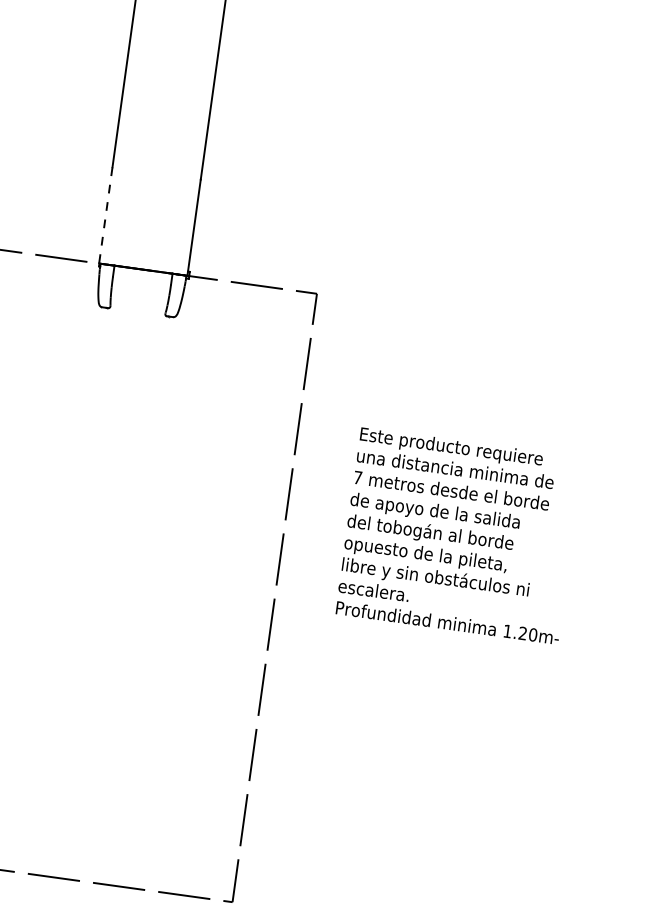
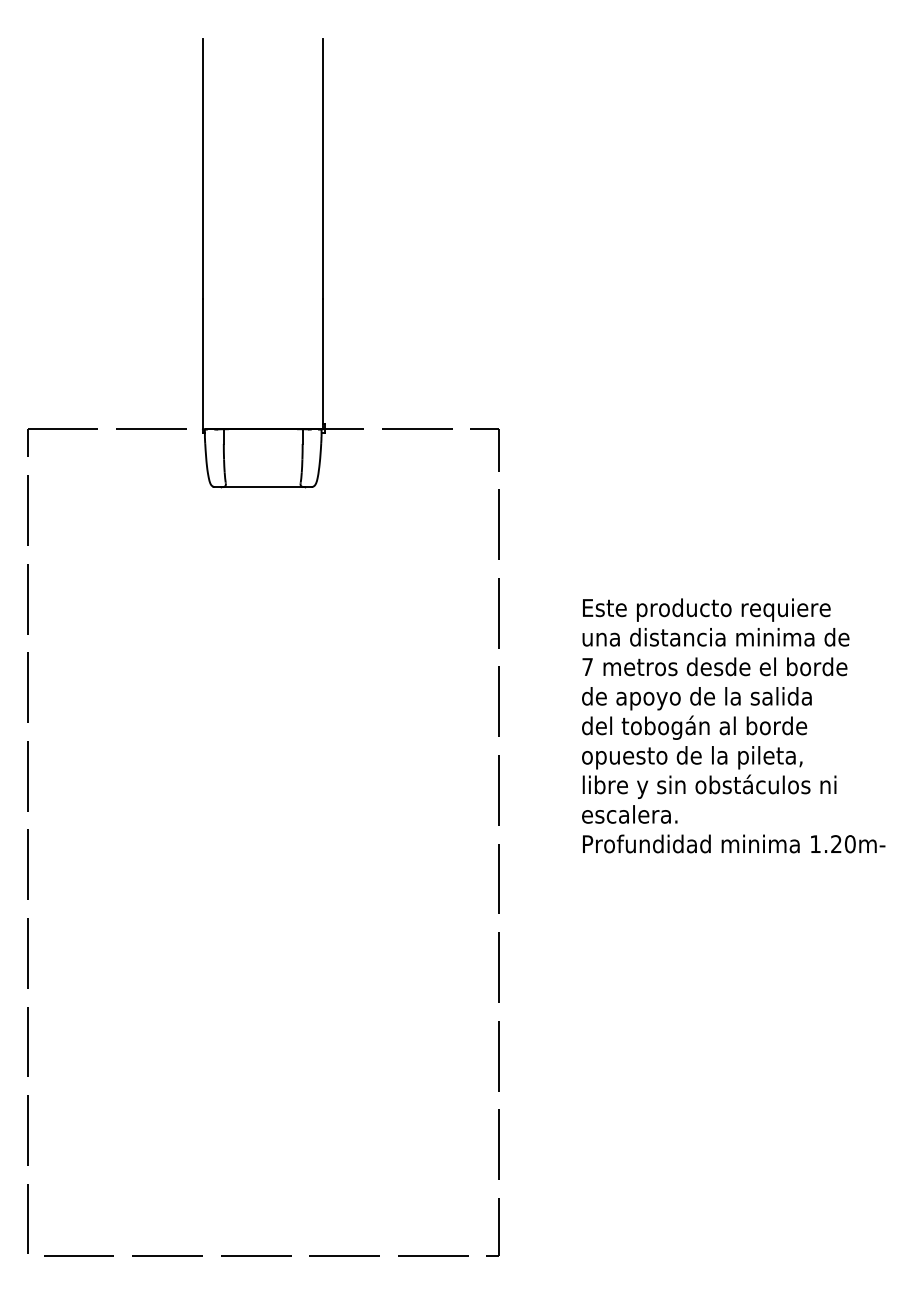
line: (105, 215) -> (202, 364), dashed -> solid
line: (137, 312) -> (263, 487), added

